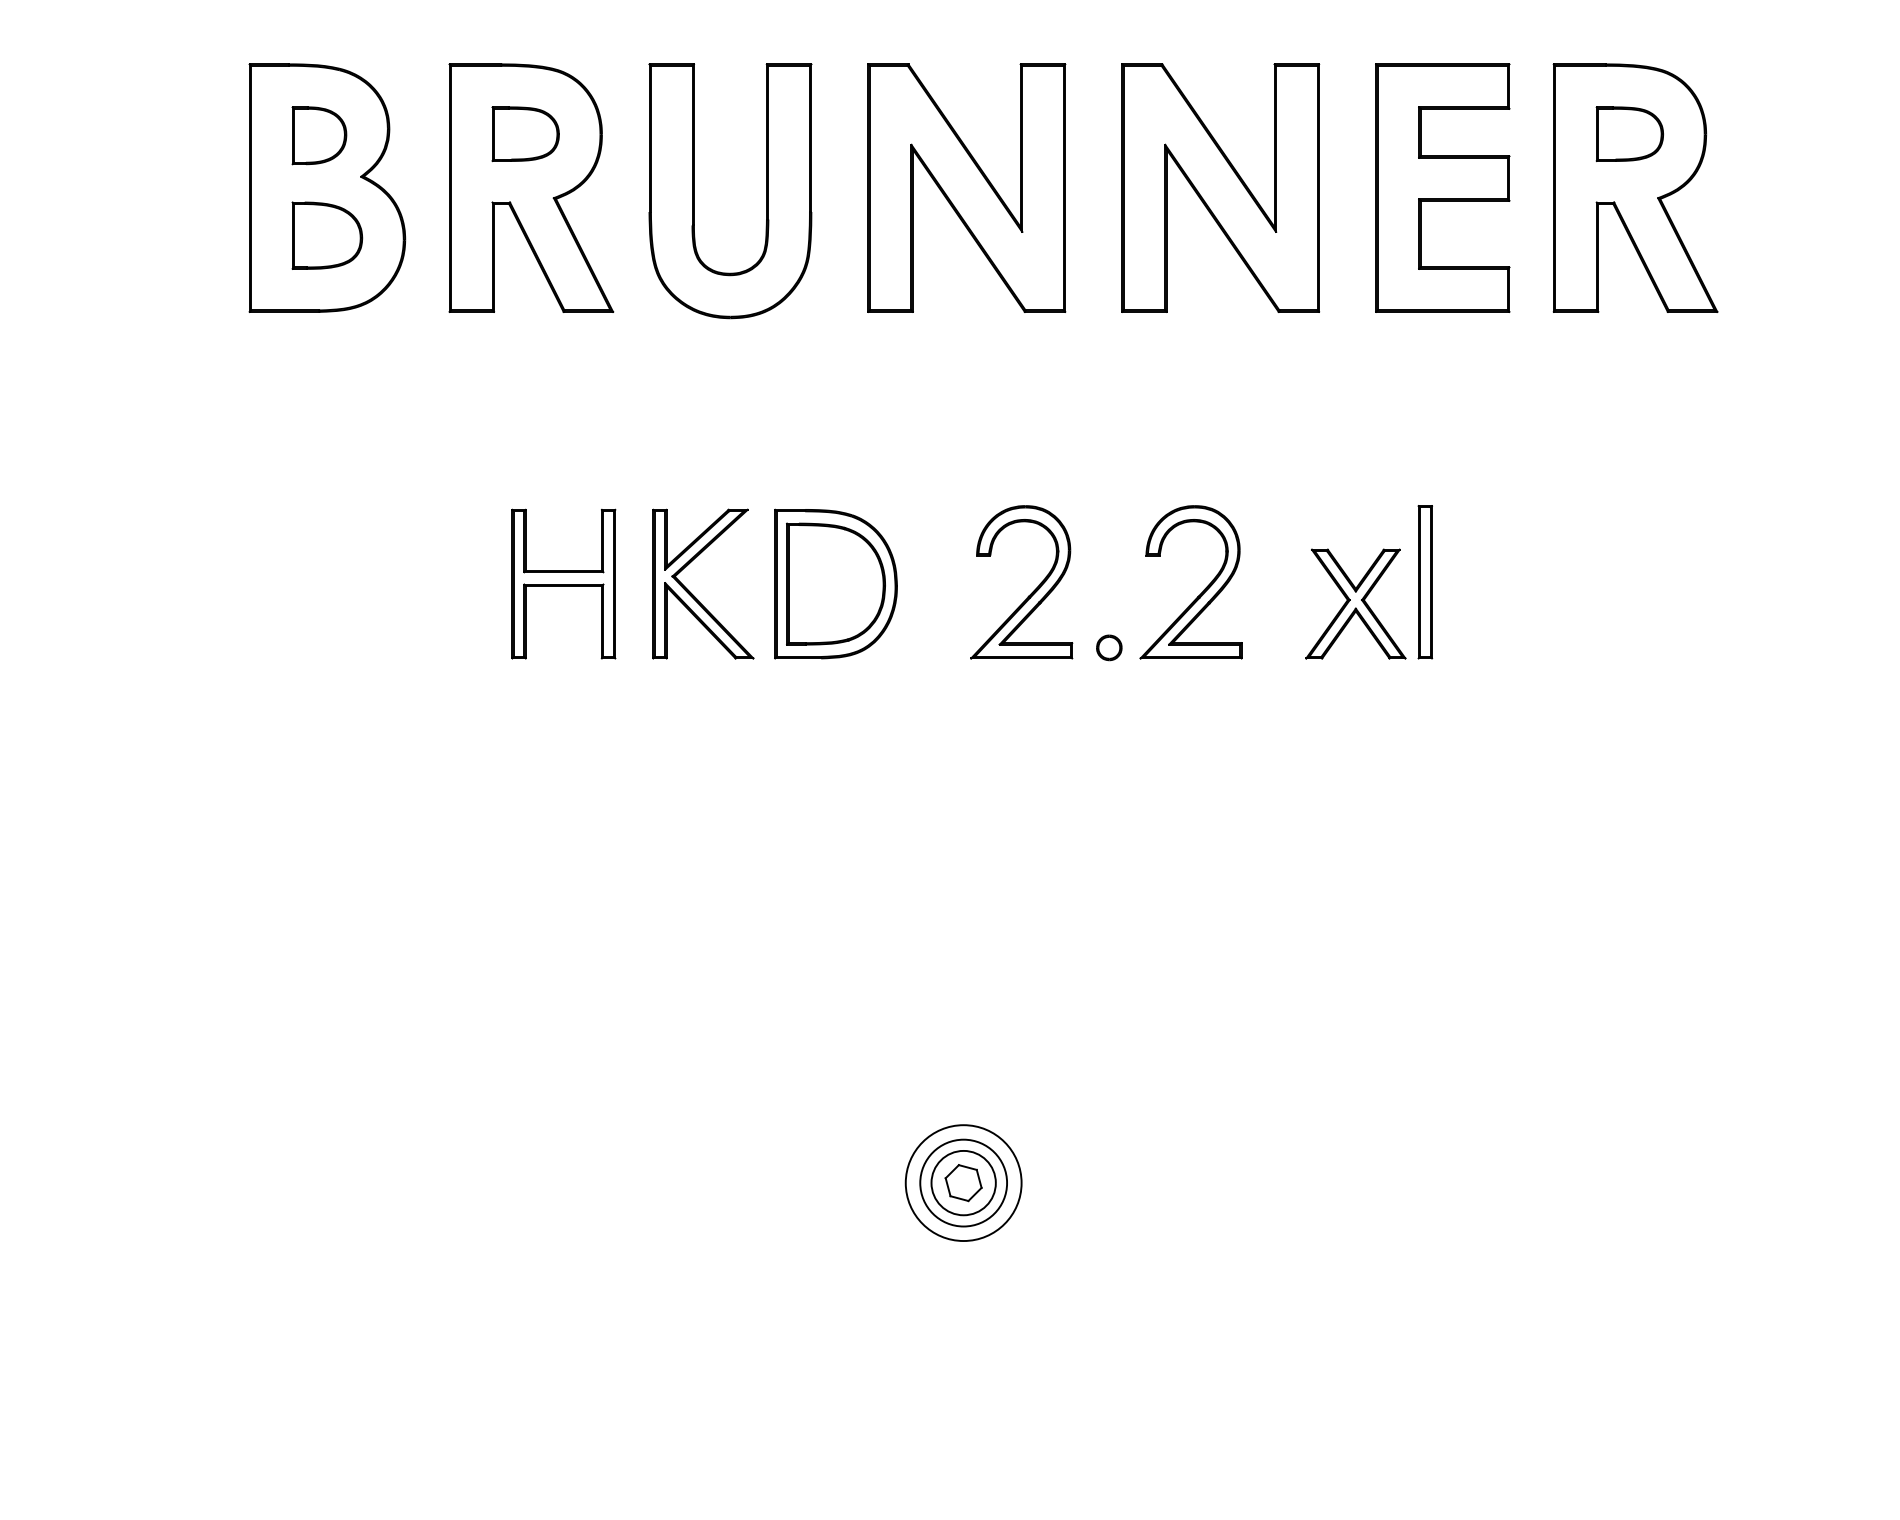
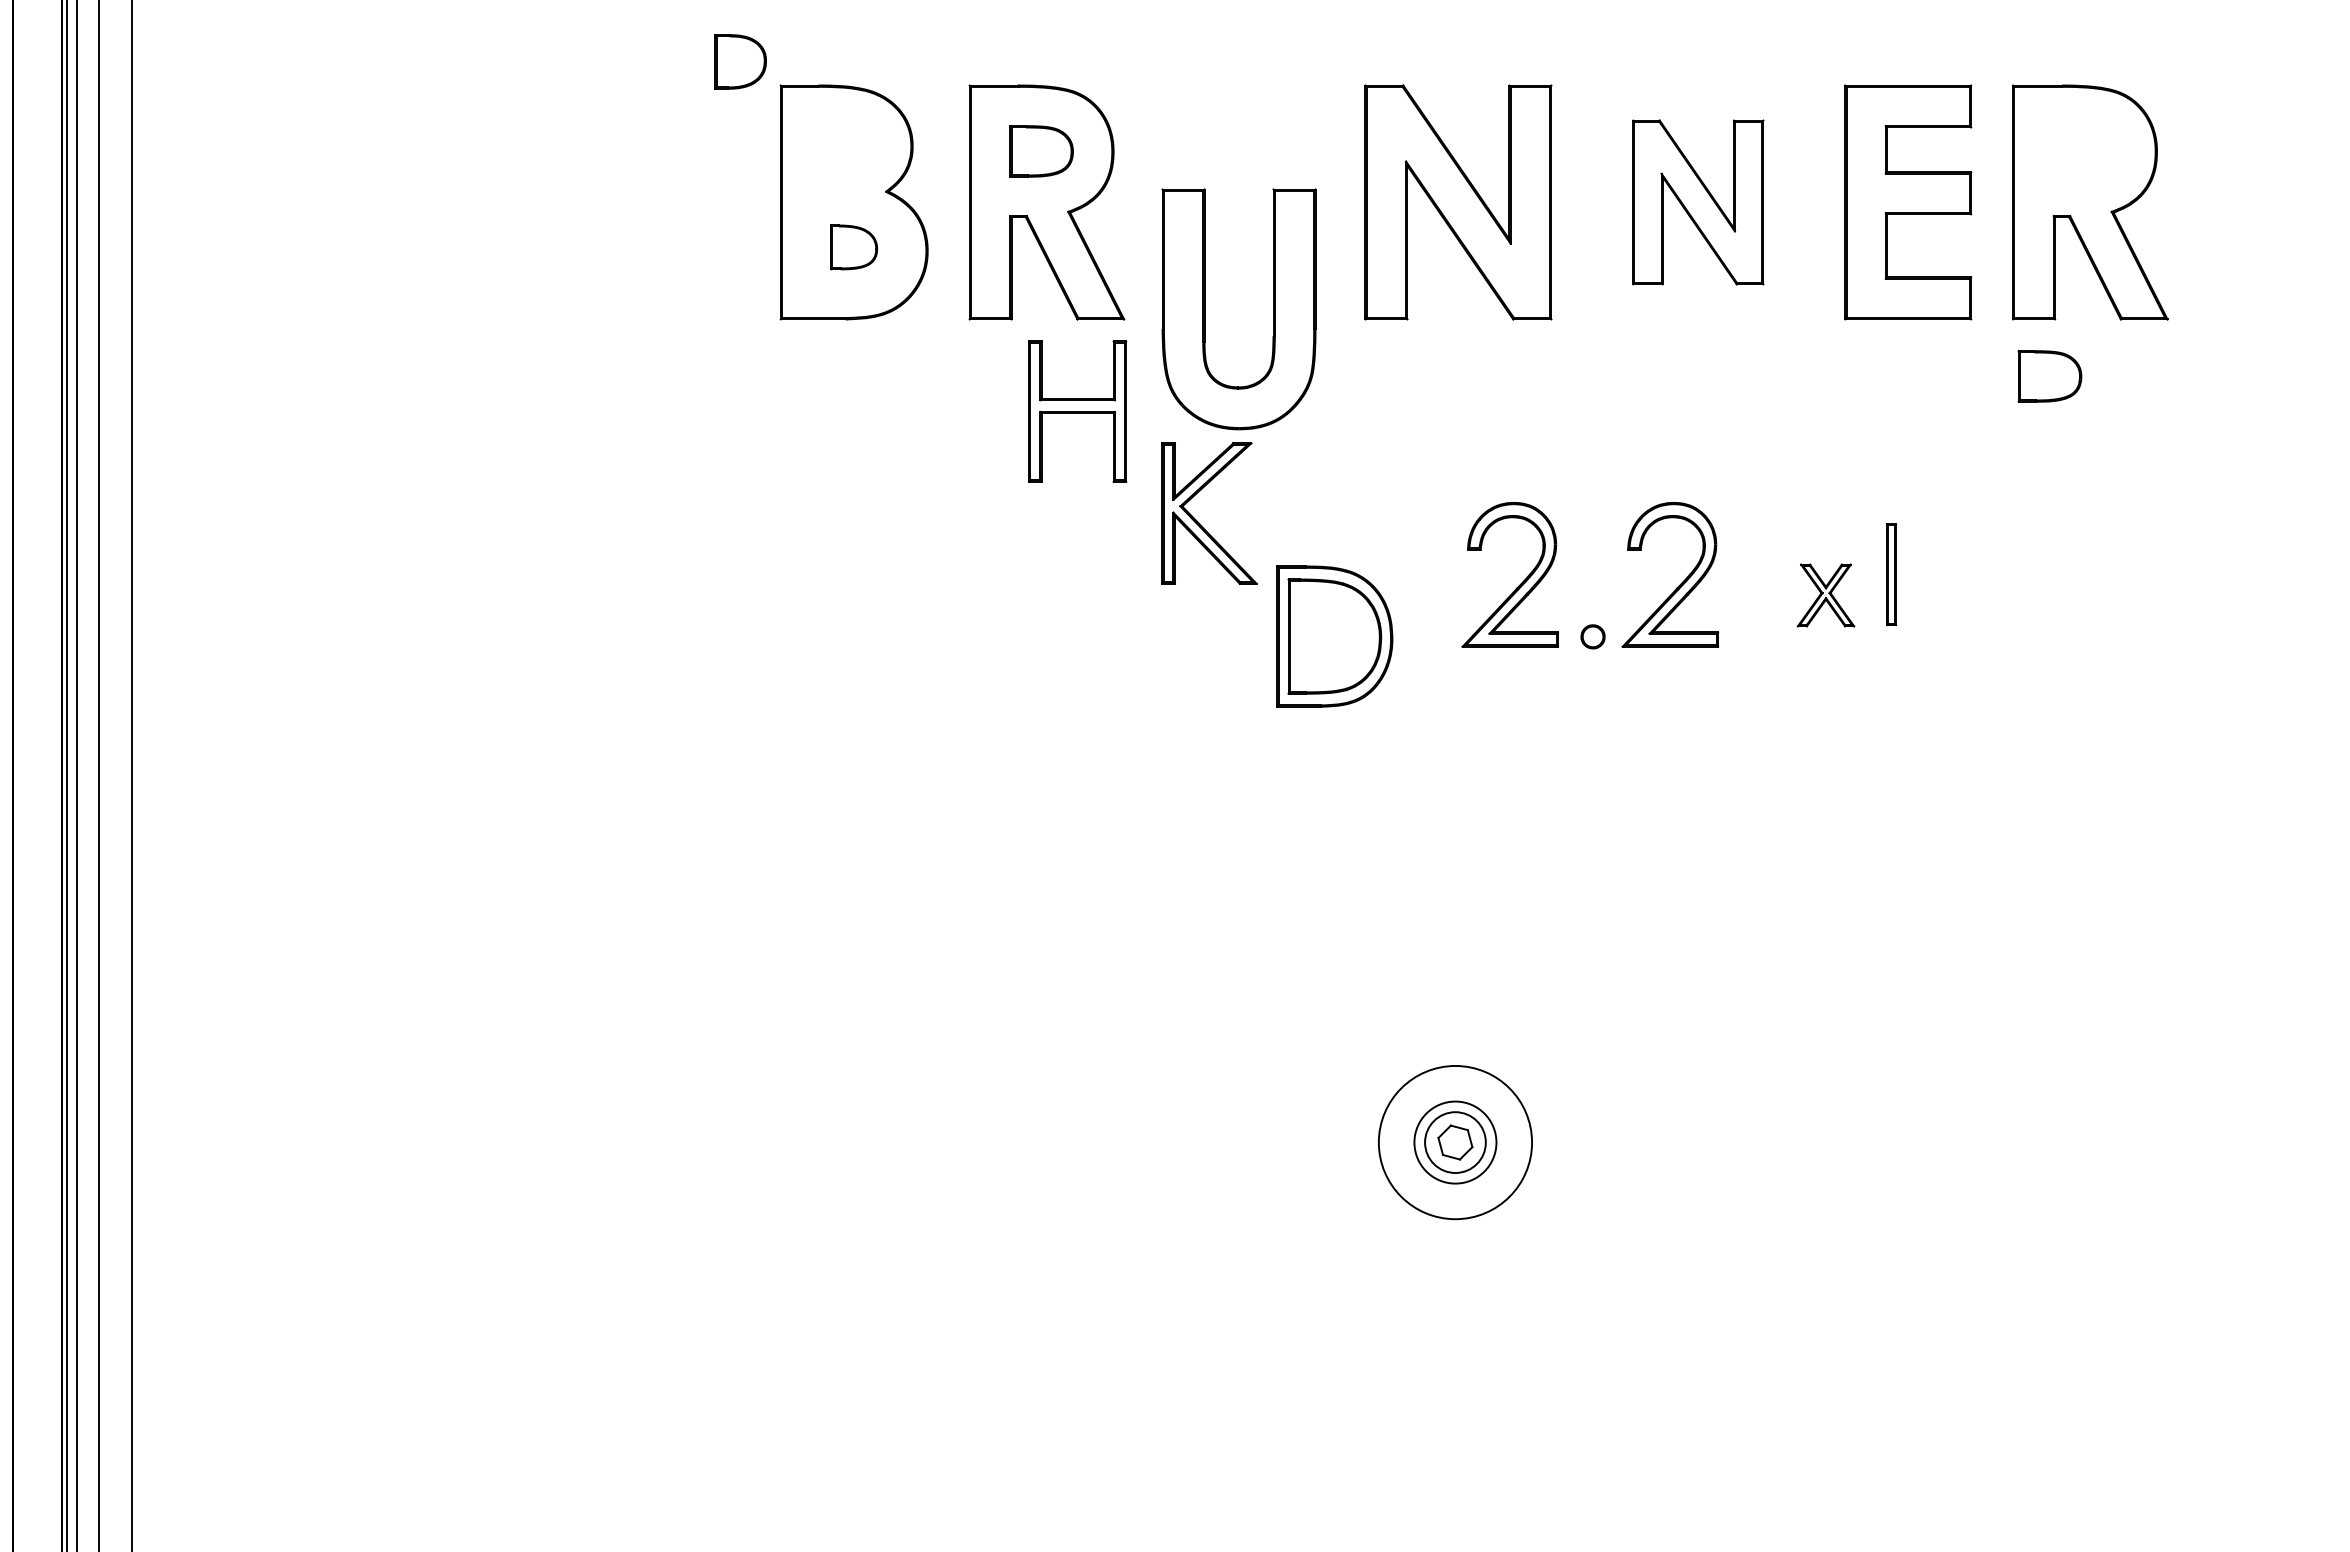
part: (1629, 134) -> (2049, 376), moved
part: (319, 135) -> (740, 61), moved
part: (1220, 188) -> (1698, 202), size x0.7
part: (694, 191) -> (1205, 309), moved
part: (326, 235) -> (853, 247), size x0.7
part: (1425, 581) -> (1891, 574), size x0.7
part: (563, 584) -> (1077, 411), moved
part: (835, 584) -> (1334, 636), moved
part: (692, 593) -> (1199, 522), moved
part: (1355, 604) -> (1825, 595), size x0.6
circle: (963, 1183) -> (1455, 1142), size x1.4

